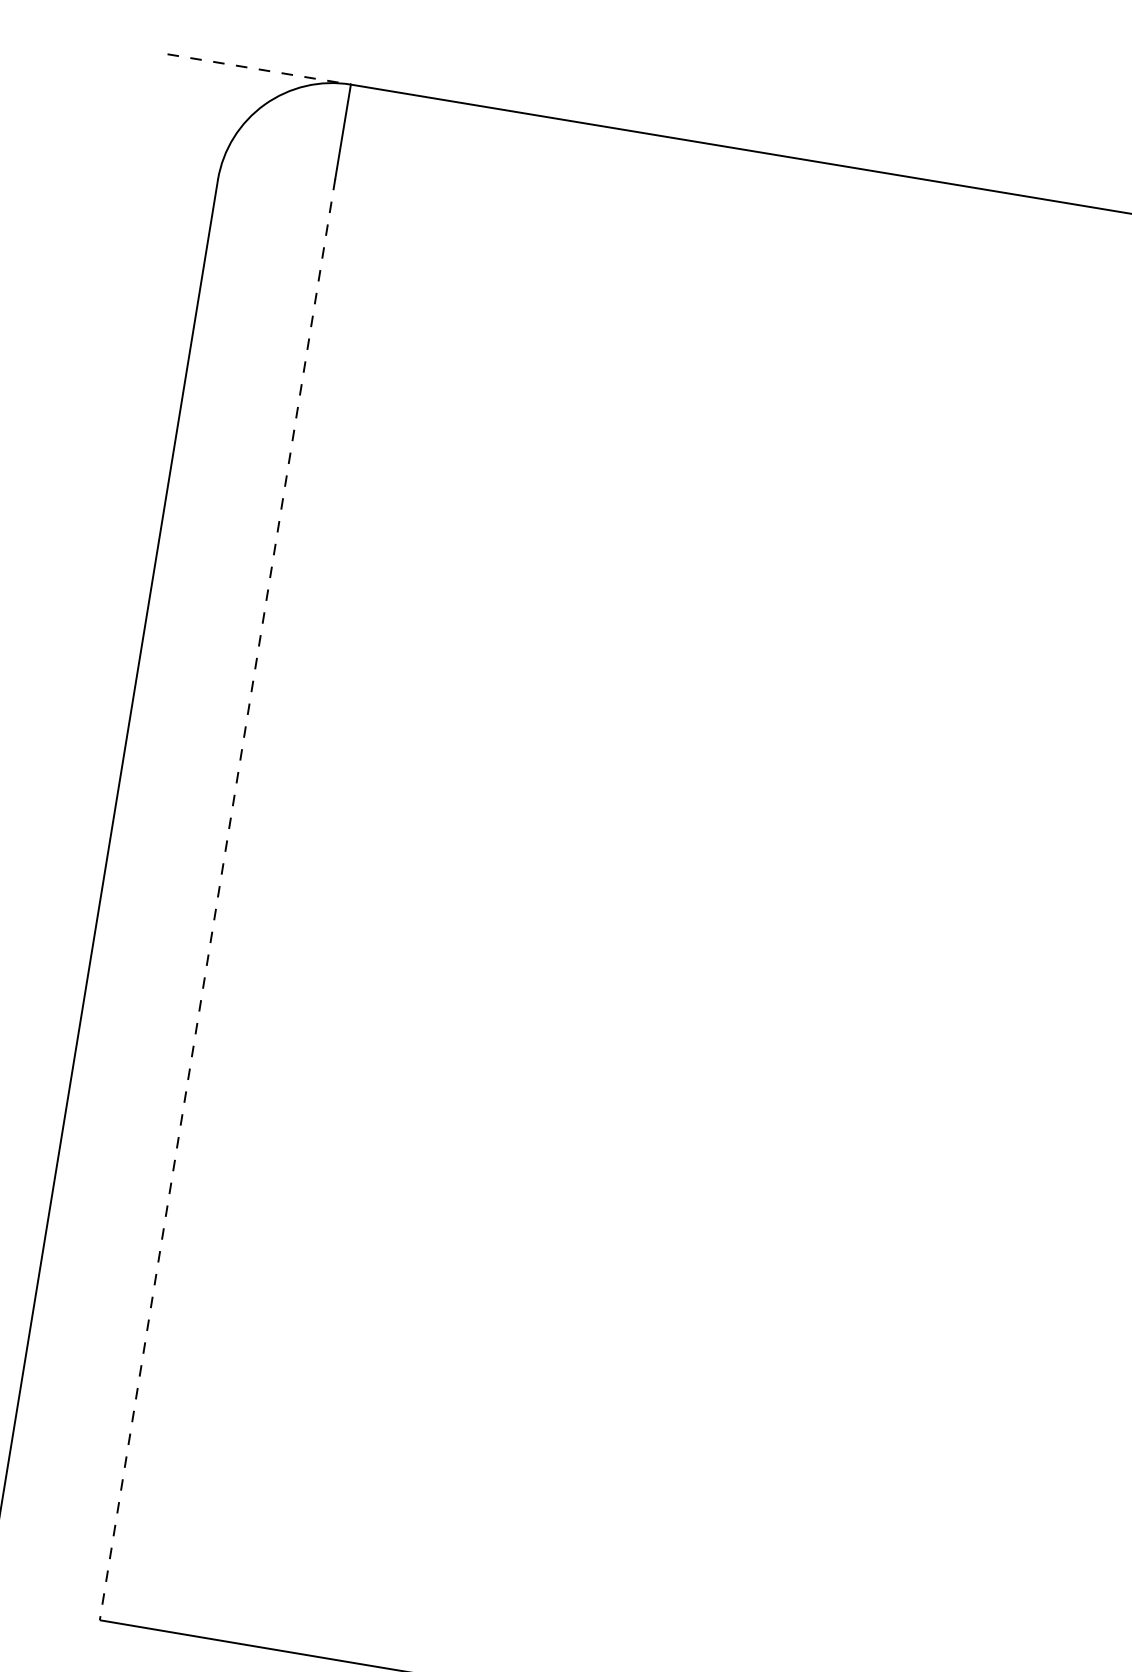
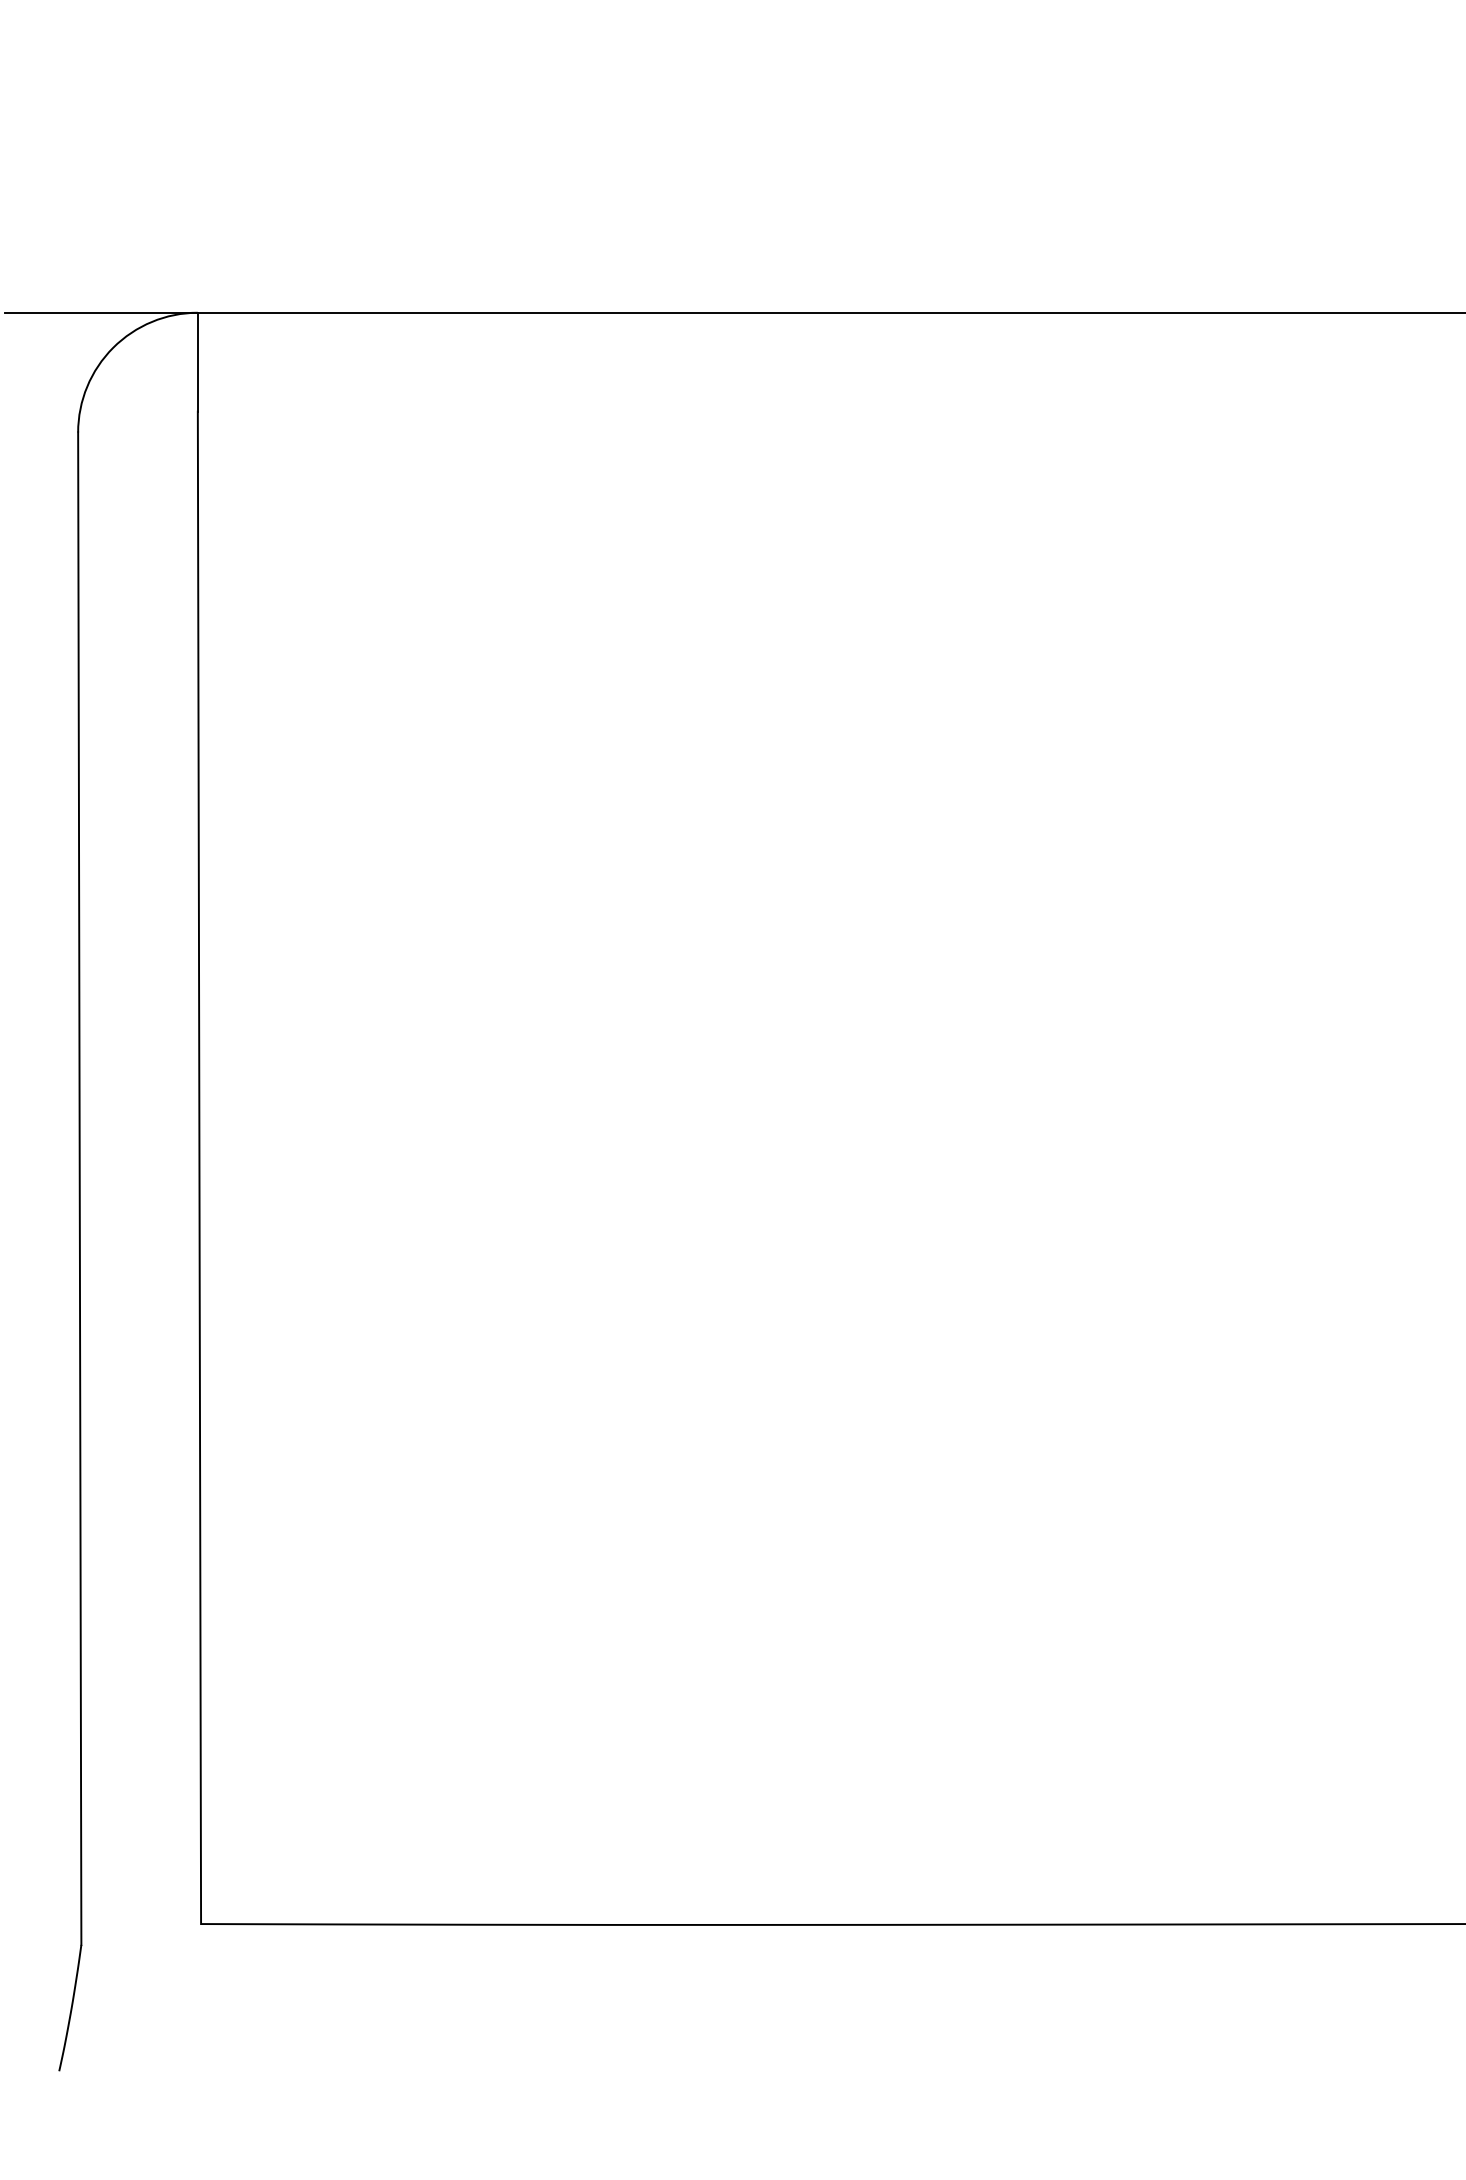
line: (260, 69) -> (102, 312), dashed -> solid
line: (217, 900) -> (199, 1168), dashed -> solid

